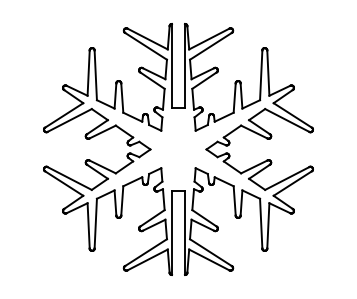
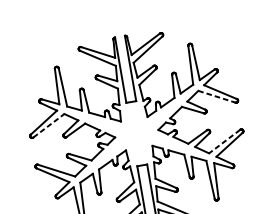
line: (69, 120) -> (48, 125), solid -> dashed
line: (287, 120) -> (217, 96), solid -> dashed
line: (287, 178) -> (224, 141), solid -> dashed

